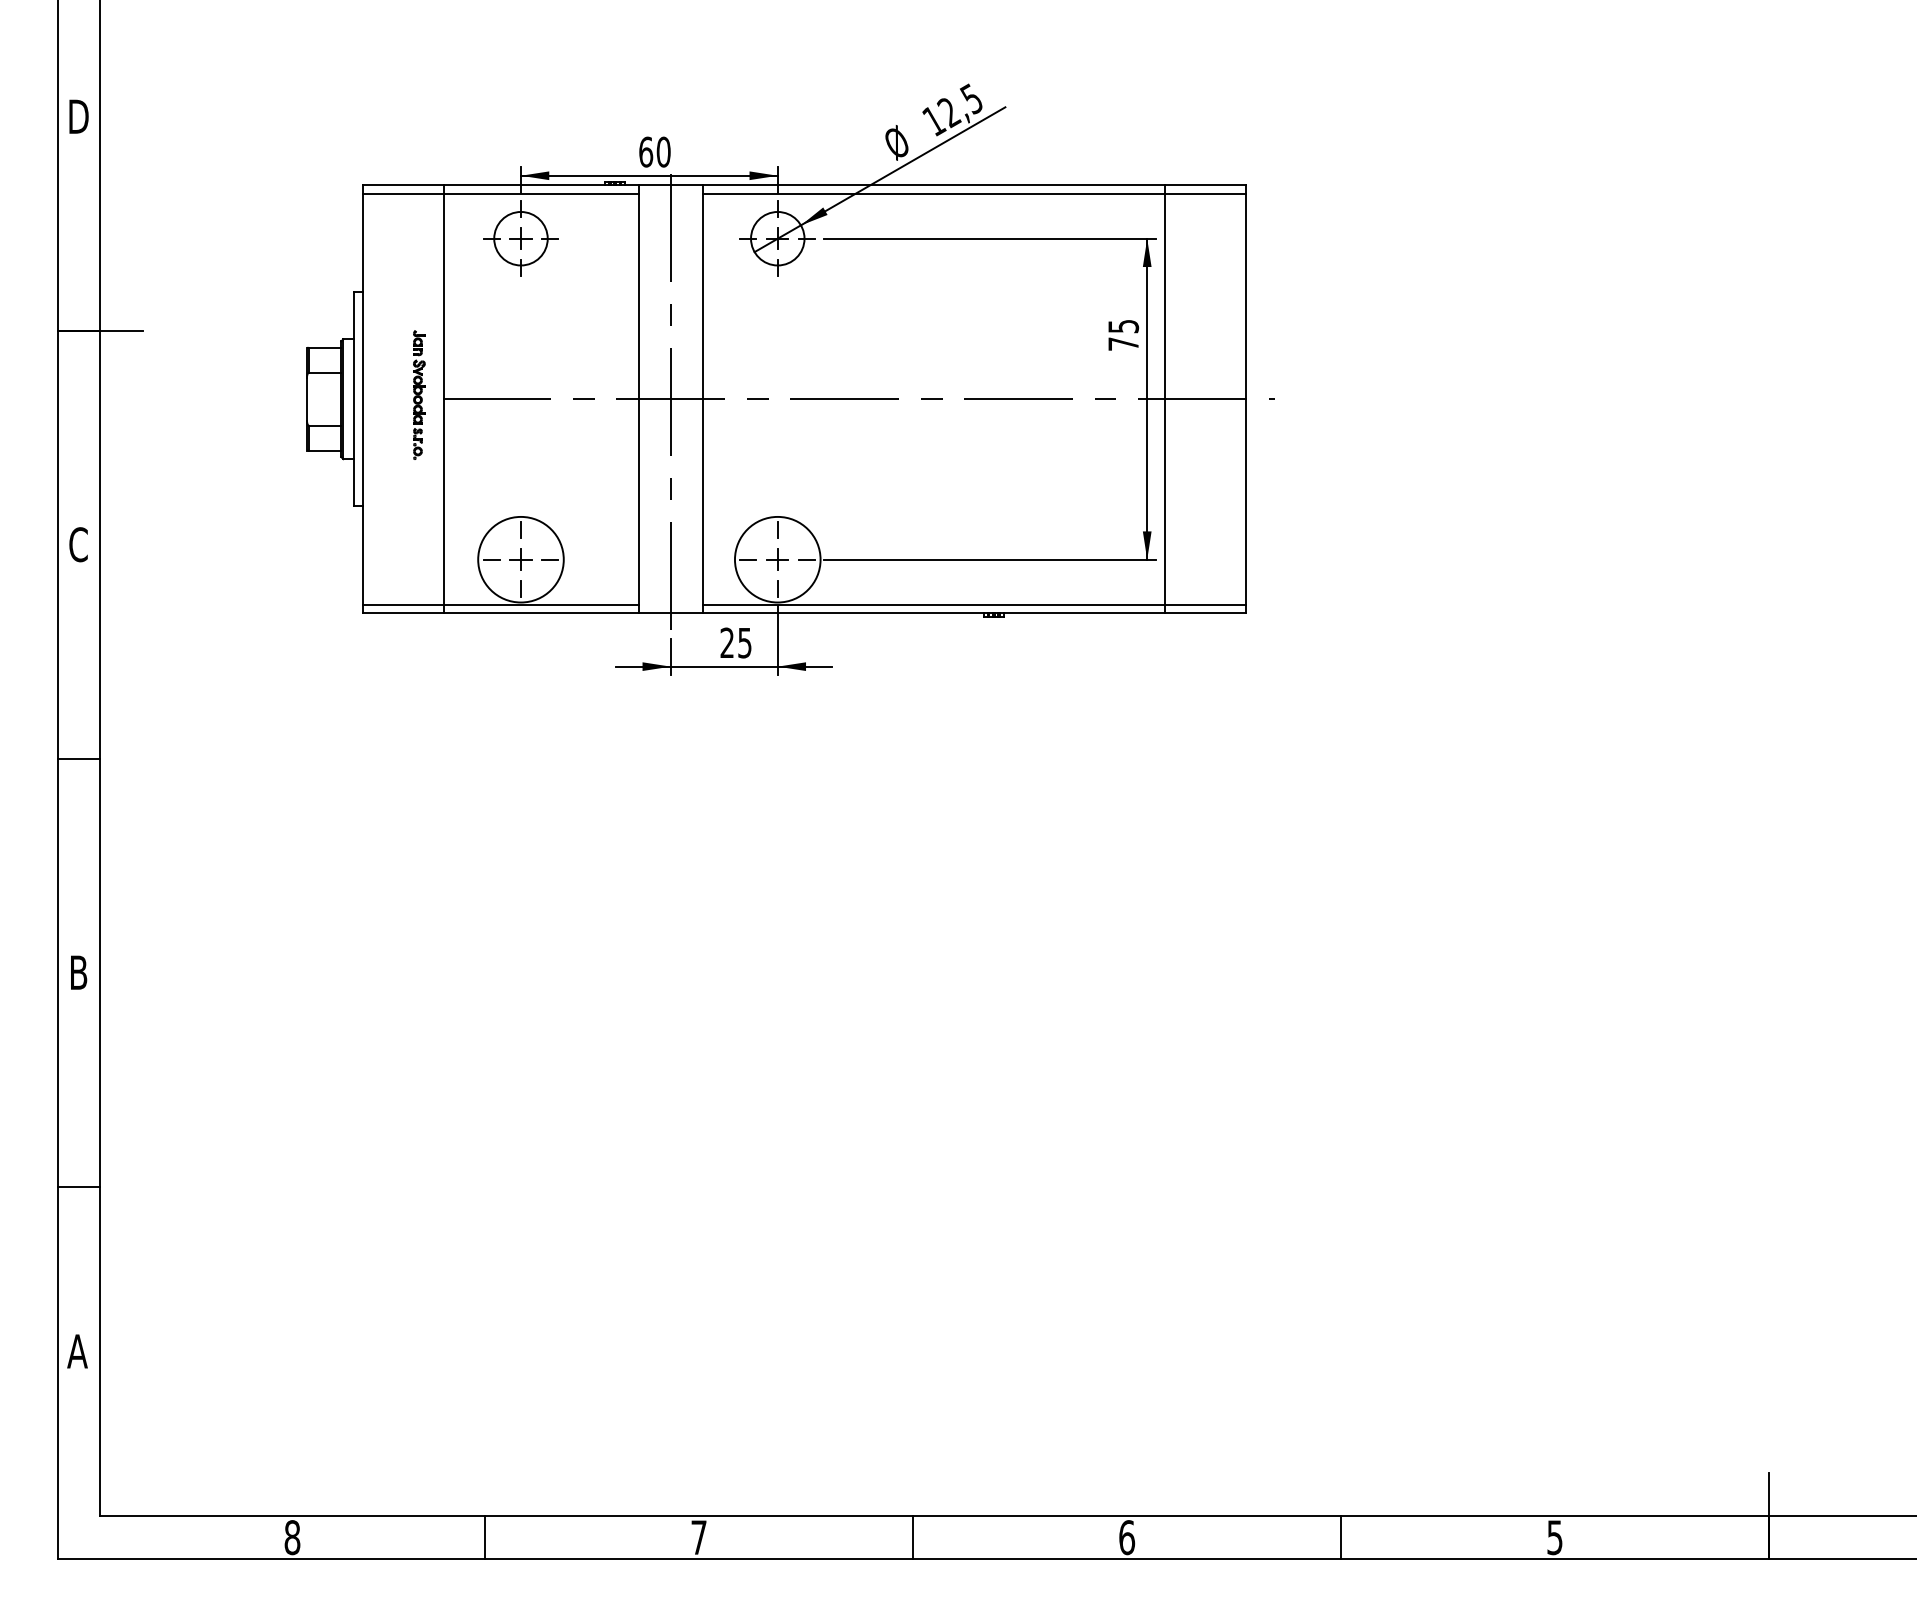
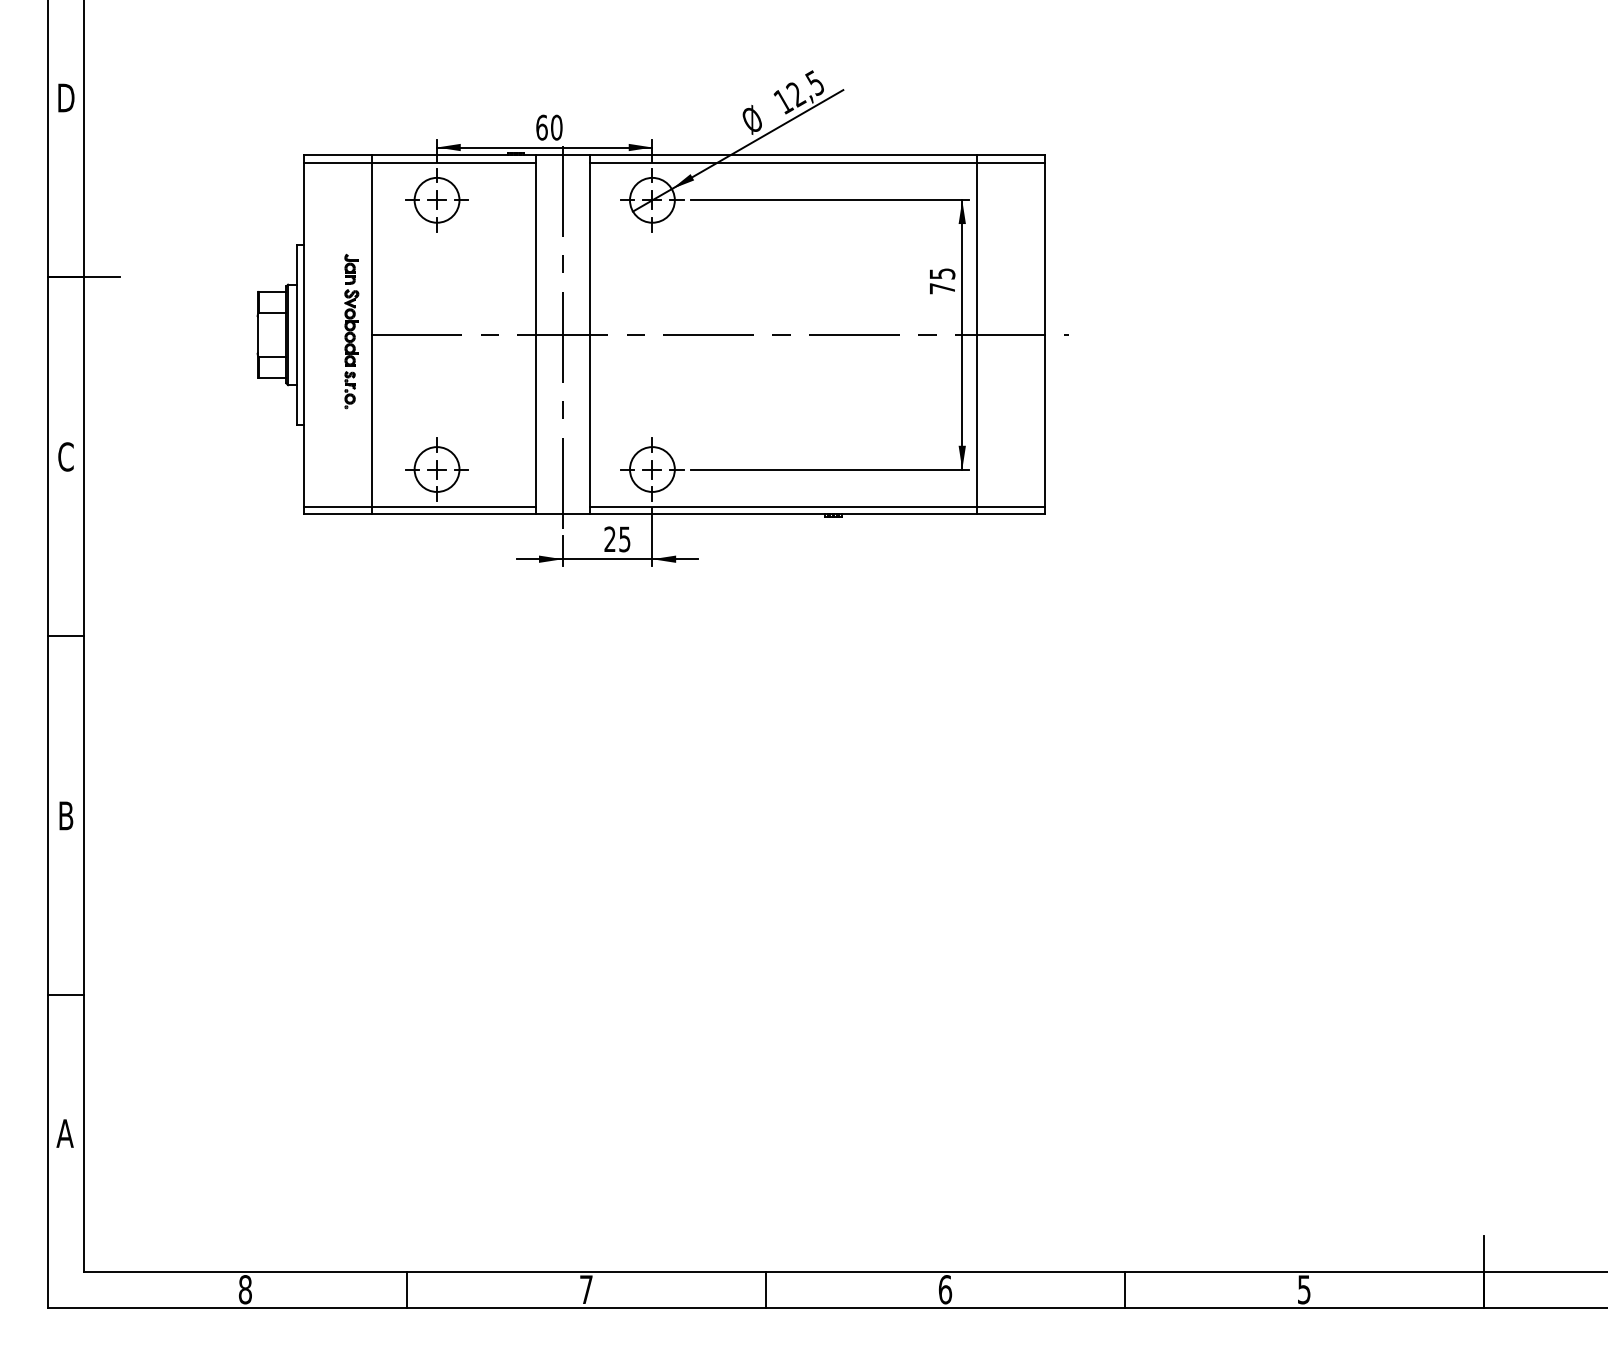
part: (419, 394) -> (351, 330), size x1.43
circle: (520, 559) -> (436, 469), size x0.62
circle: (777, 559) -> (652, 469), size x0.62

